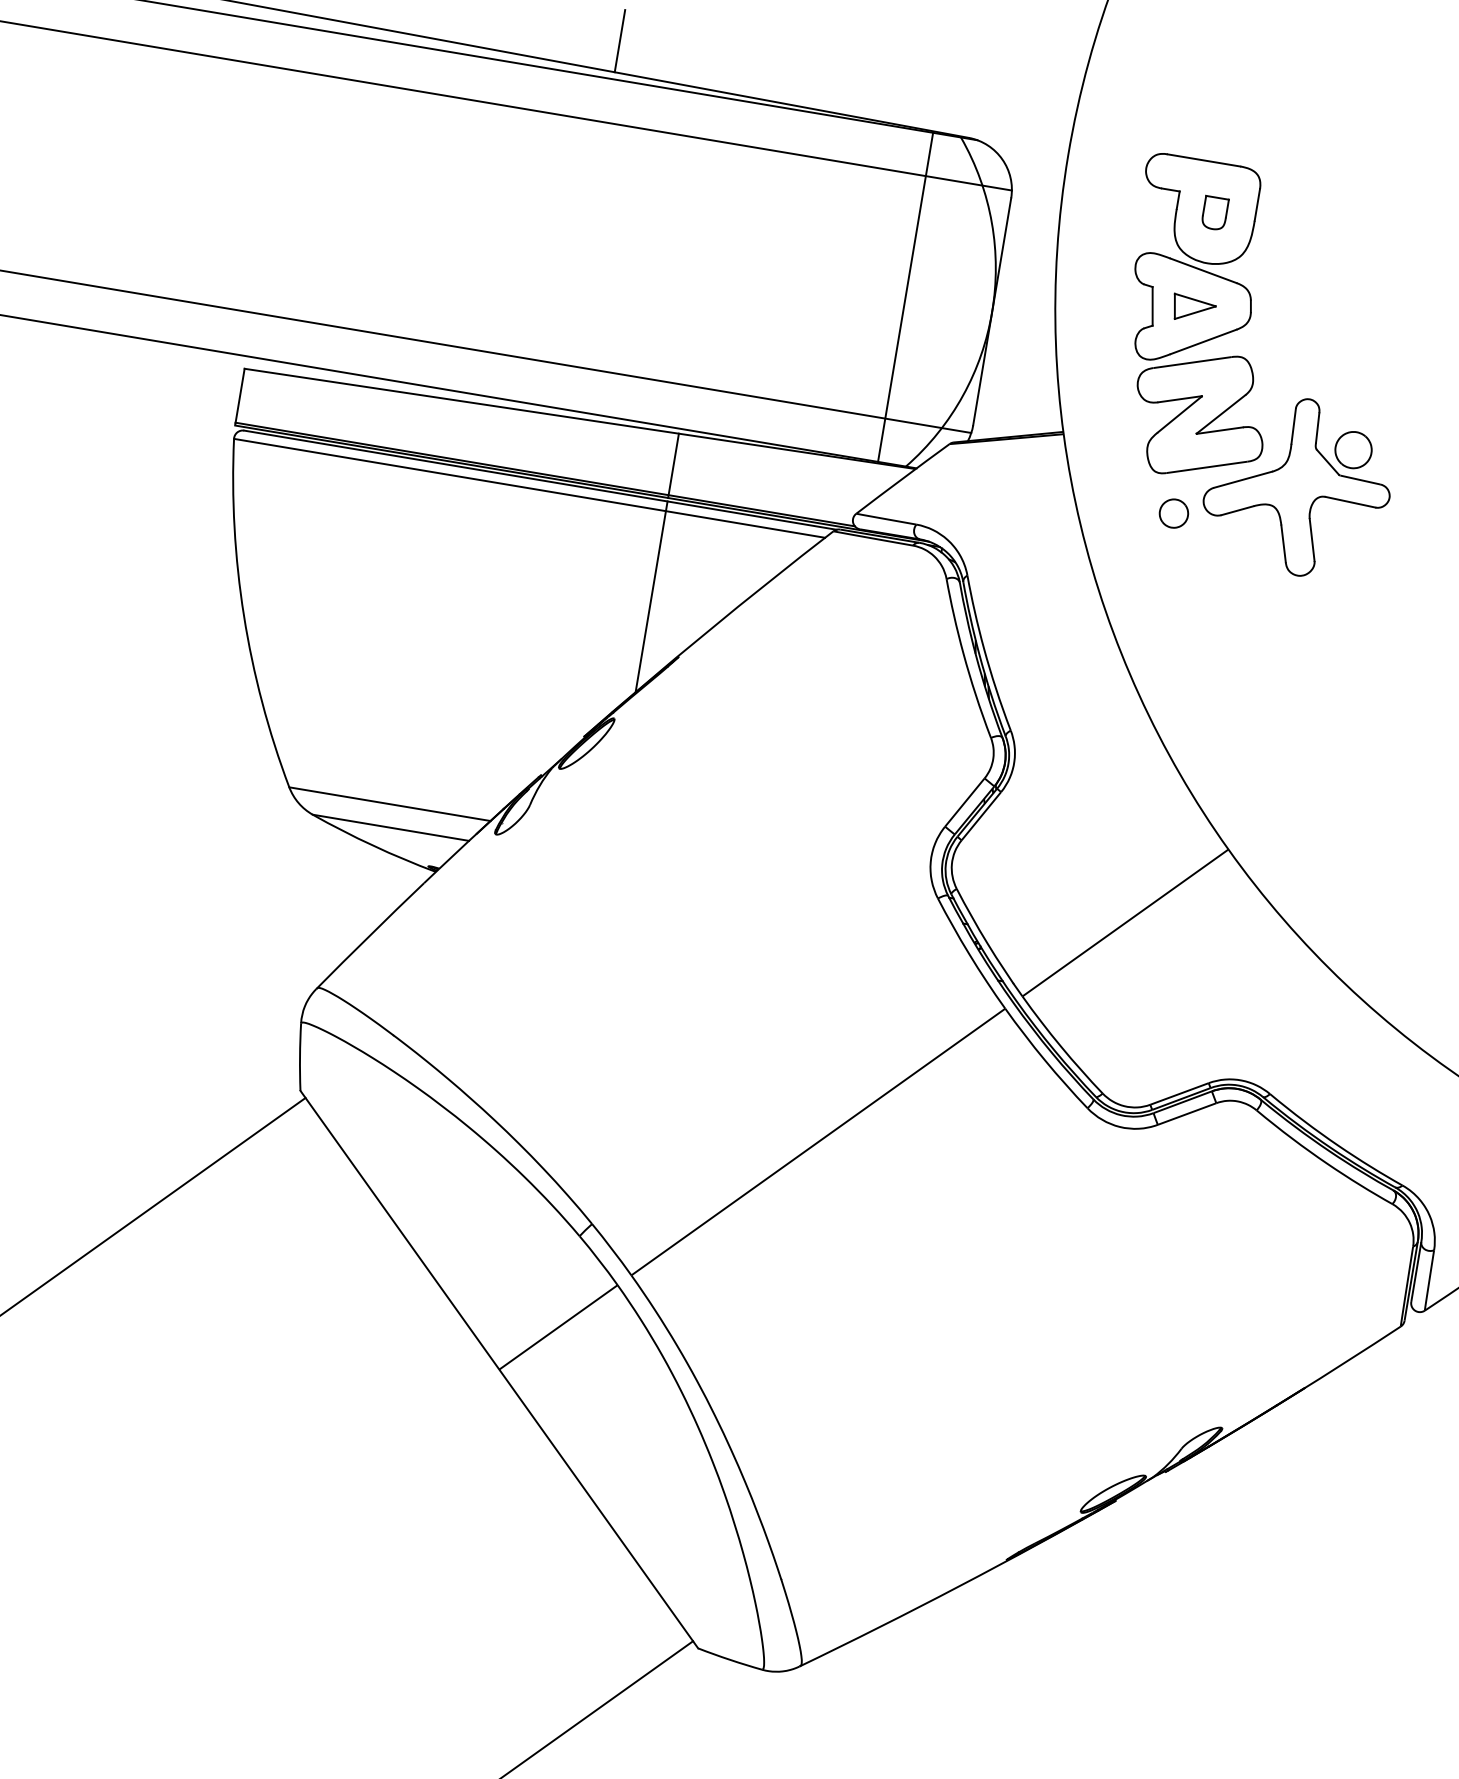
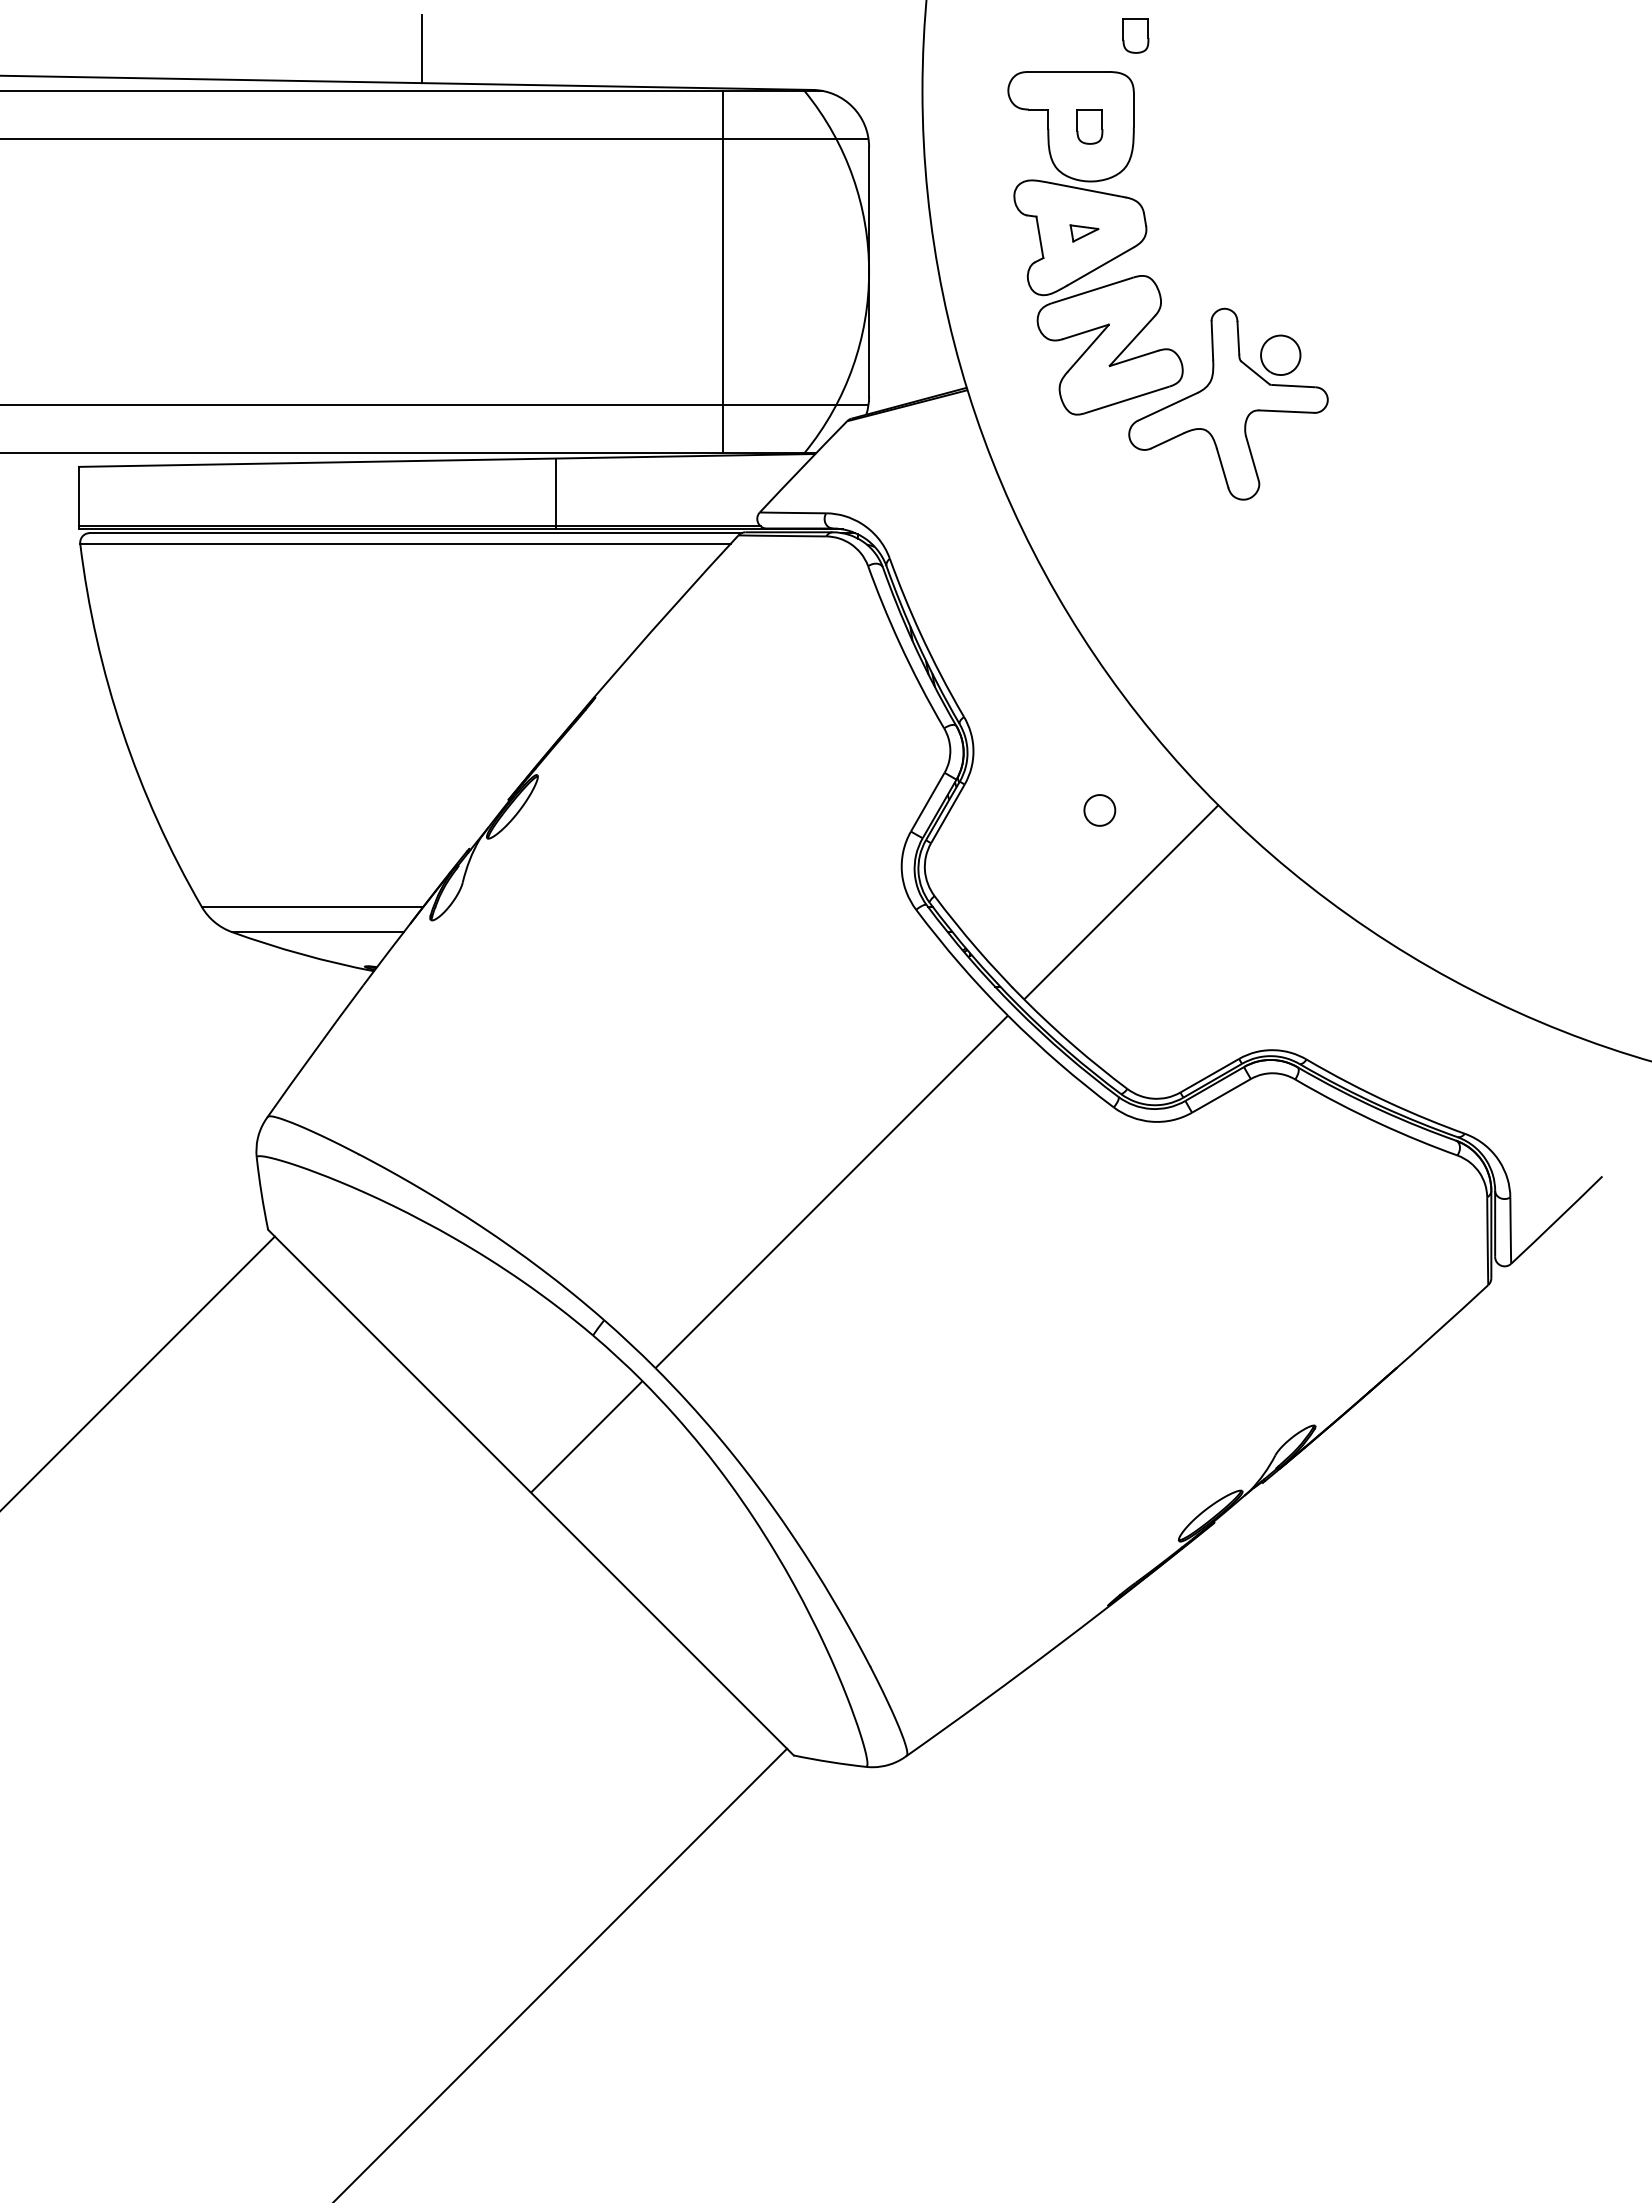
part: (1270, 137) -> (1135, 35), added
line: (905, 296) -> (722, 271), moved
part: (1193, 309) -> (1084, 233), size x0.6
part: (1173, 513) -> (1099, 810), moved
line: (651, 596) -> (555, 637), removed

